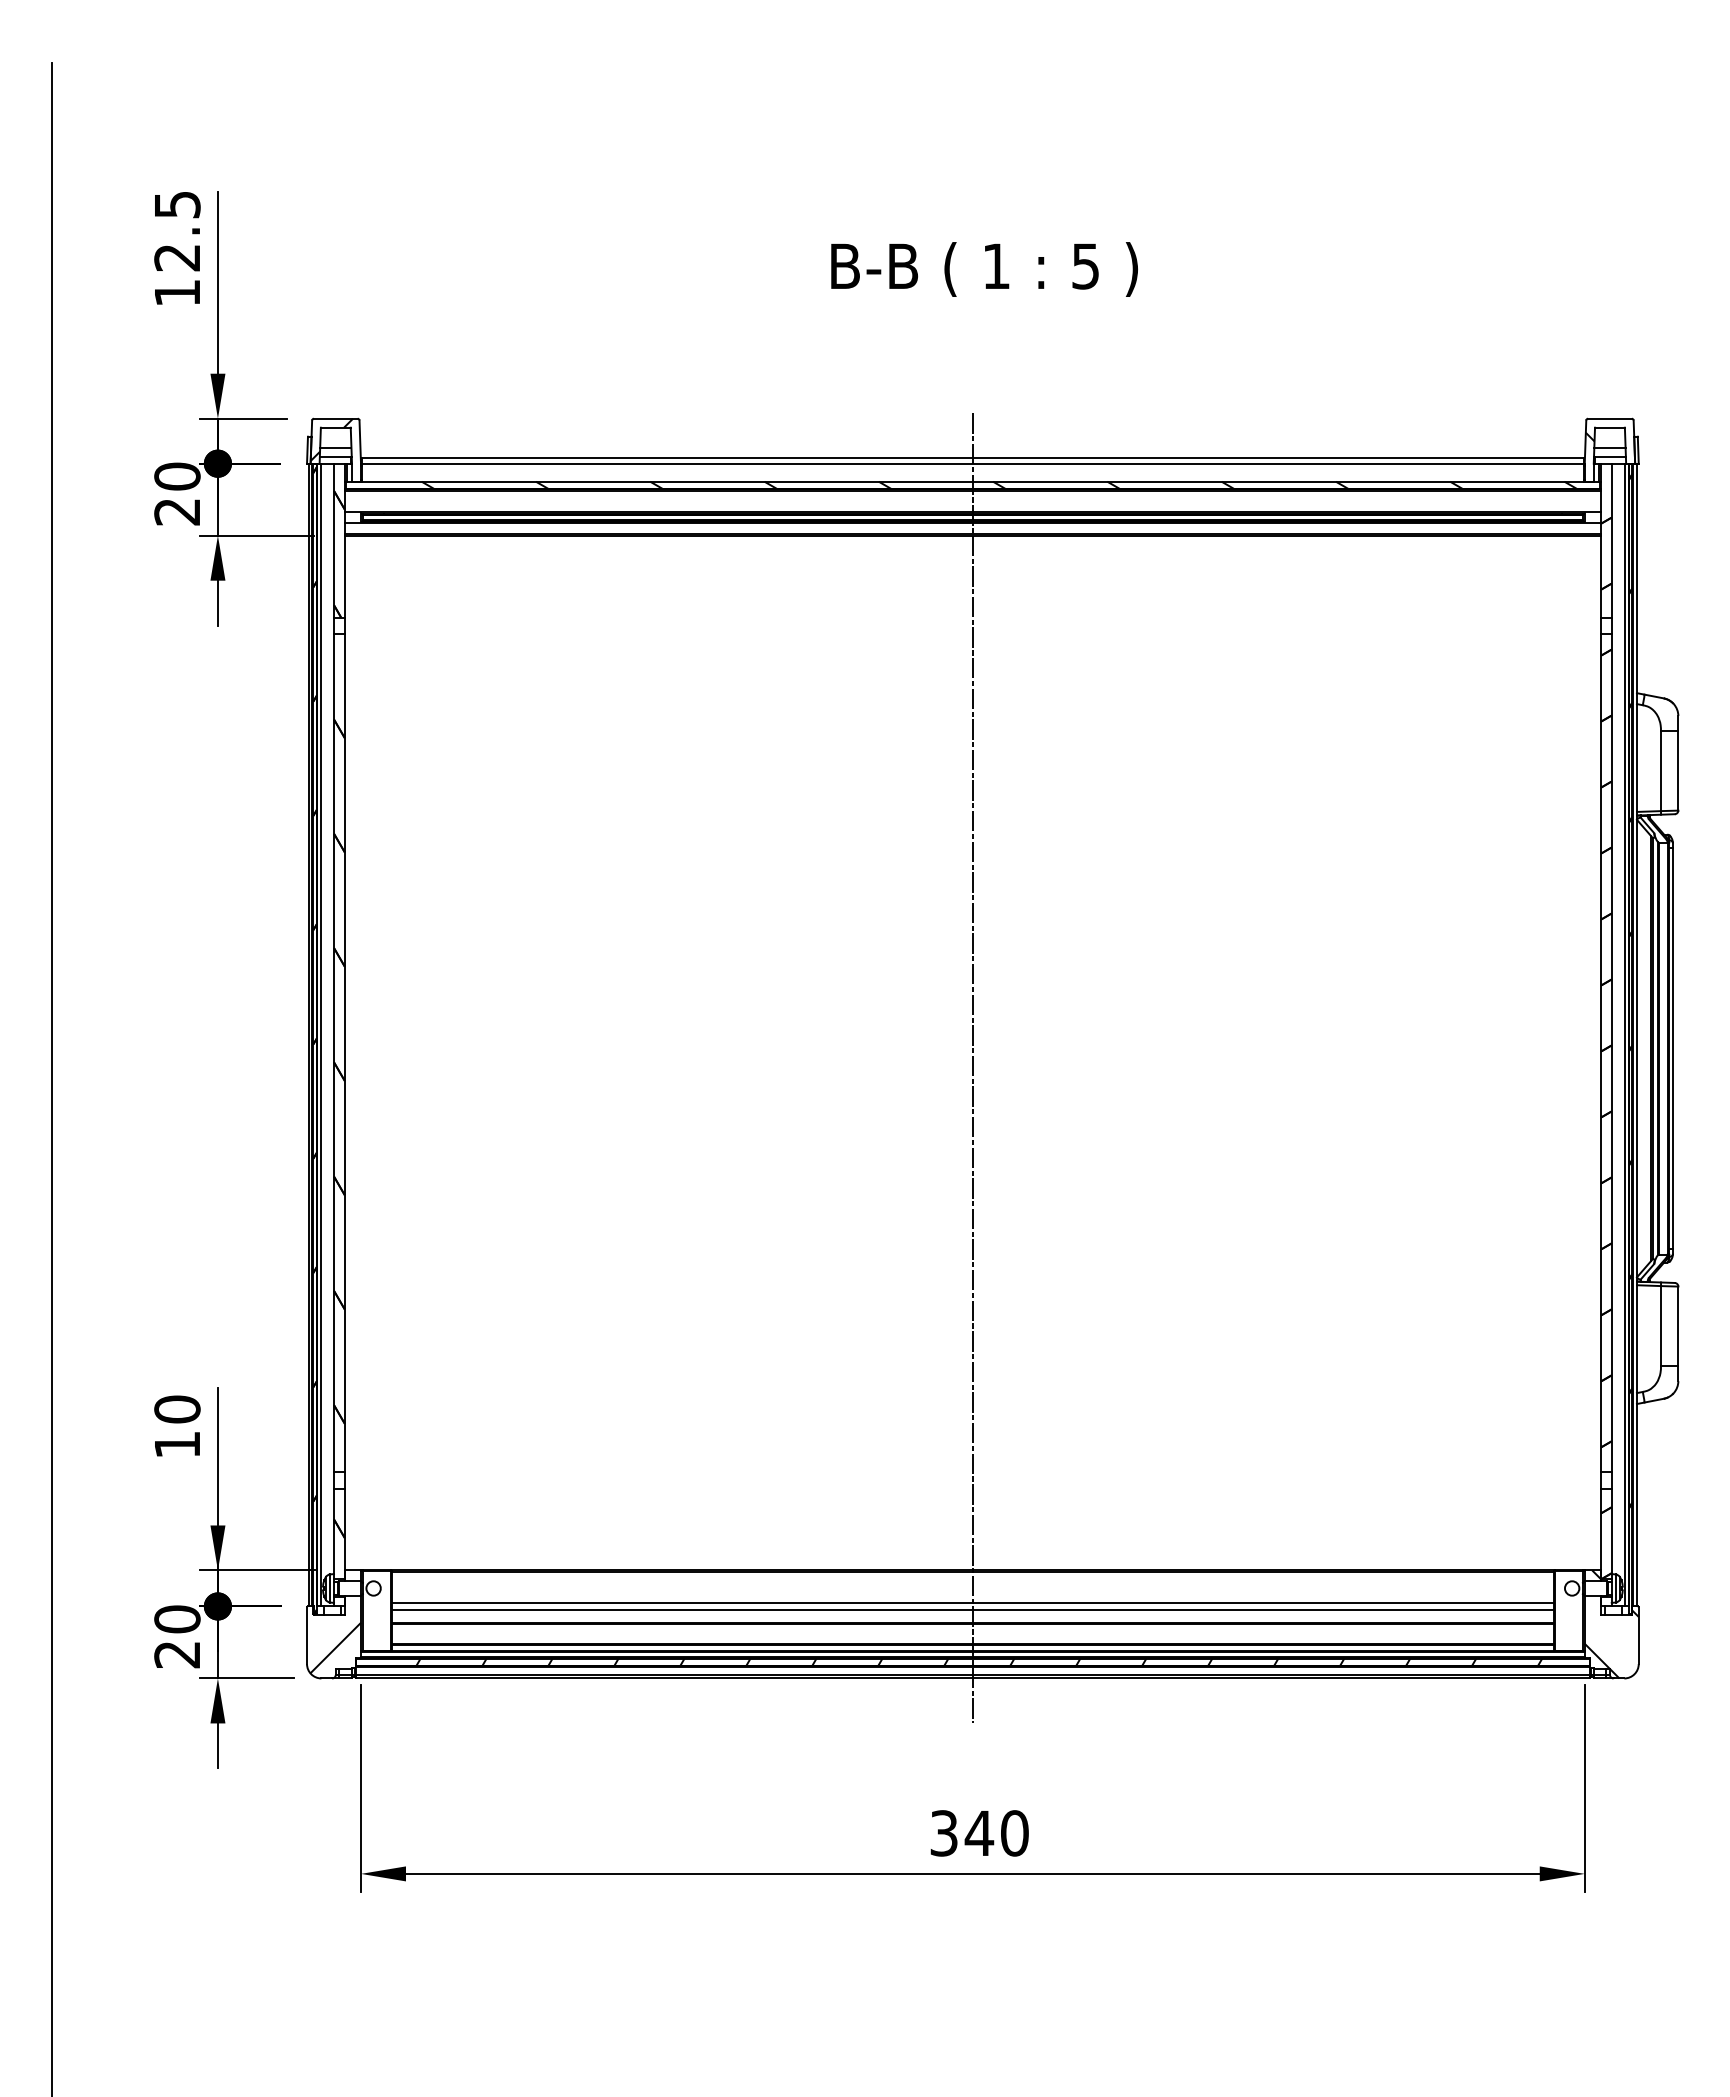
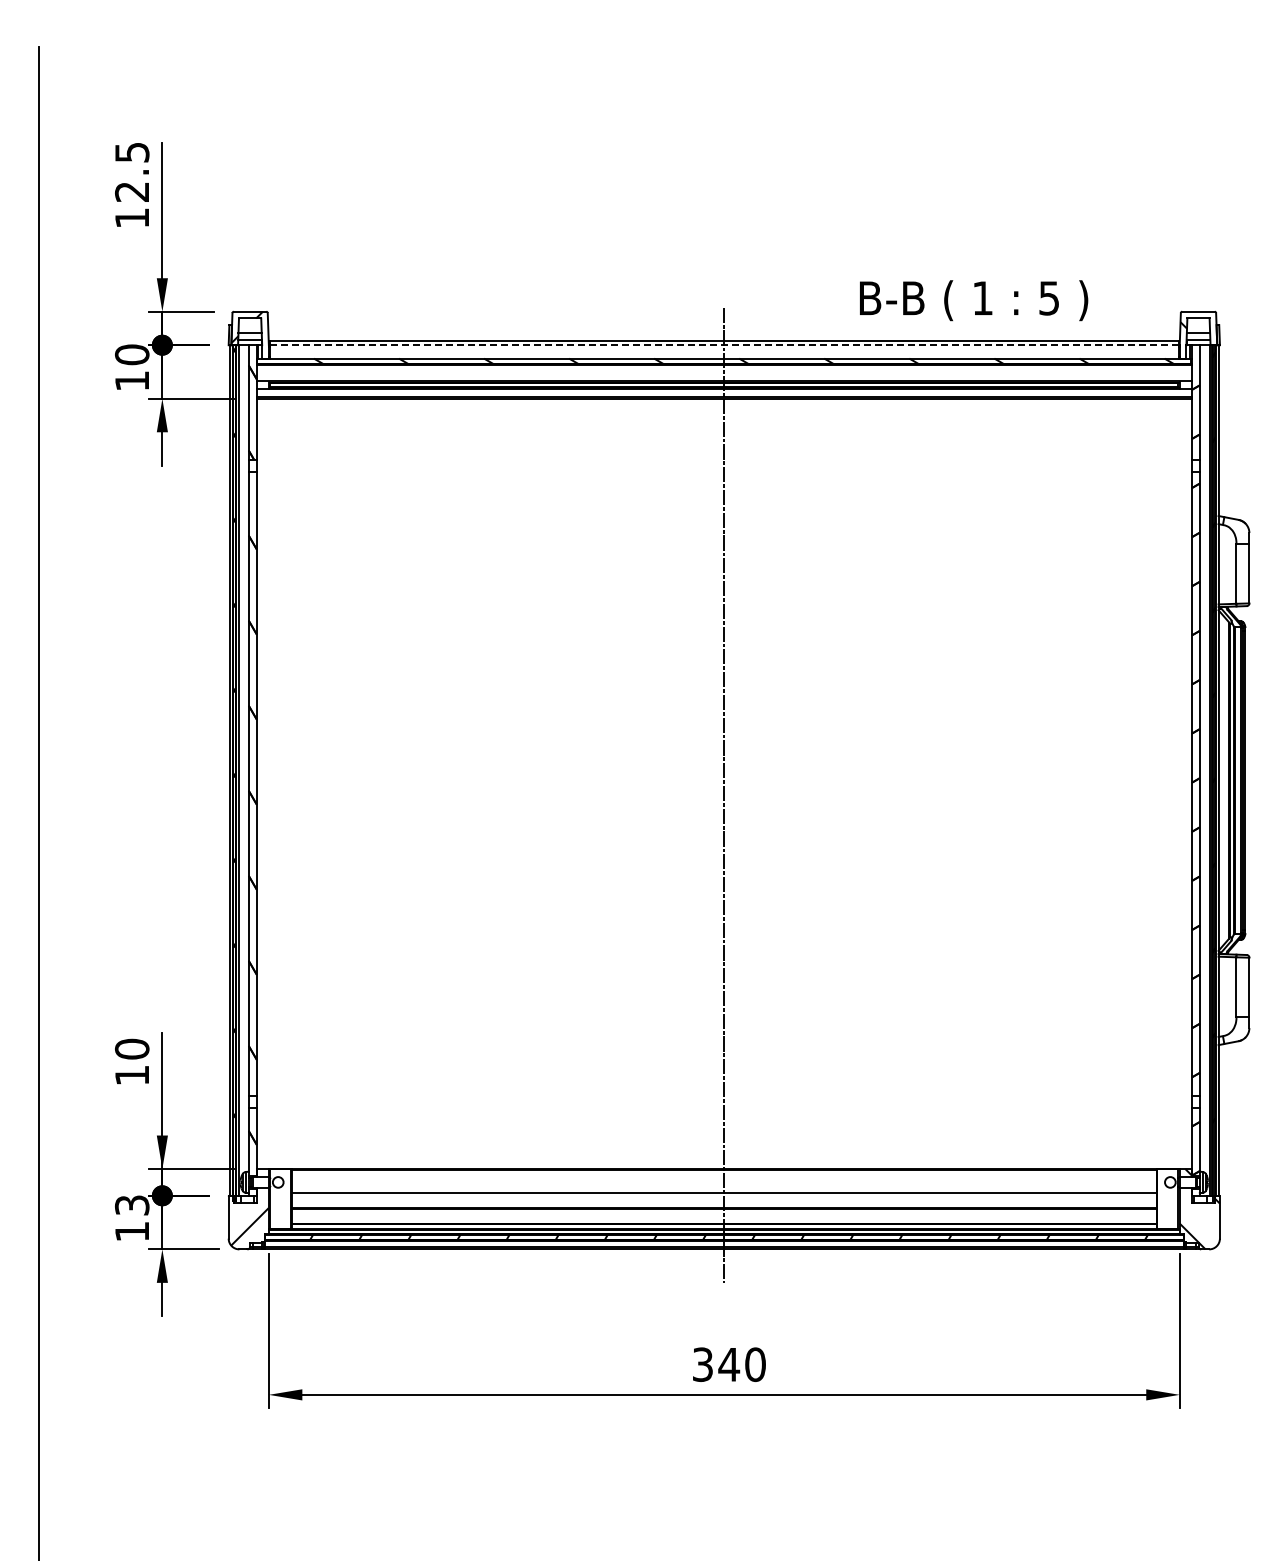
text: (985, 269) -> (974, 300), moved
line: (973, 464) -> (724, 345), solid -> dashed
text: (176, 512) -> (131, 381), 20 -> 10
line: (971, 1610) -> (723, 1198), removed
text: (177, 1636) -> (132, 1218), 20 -> 13

